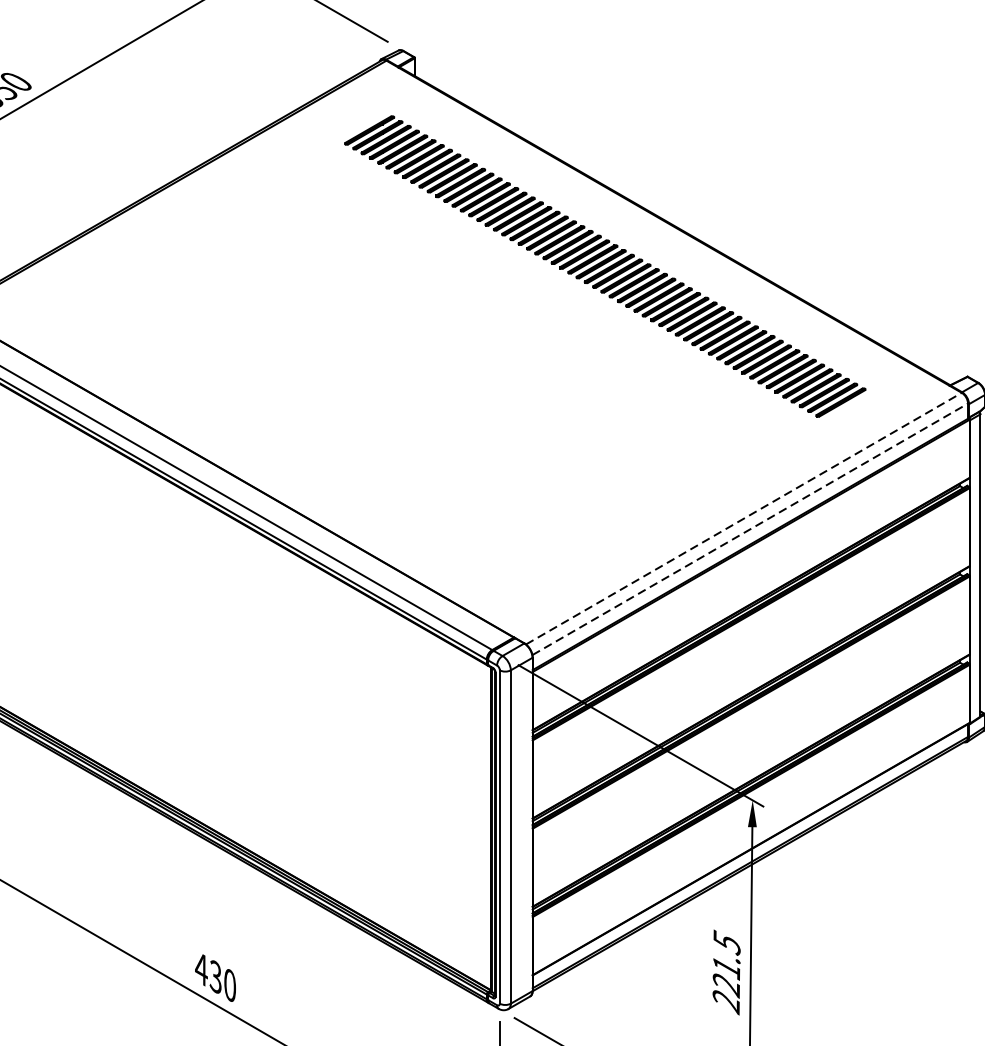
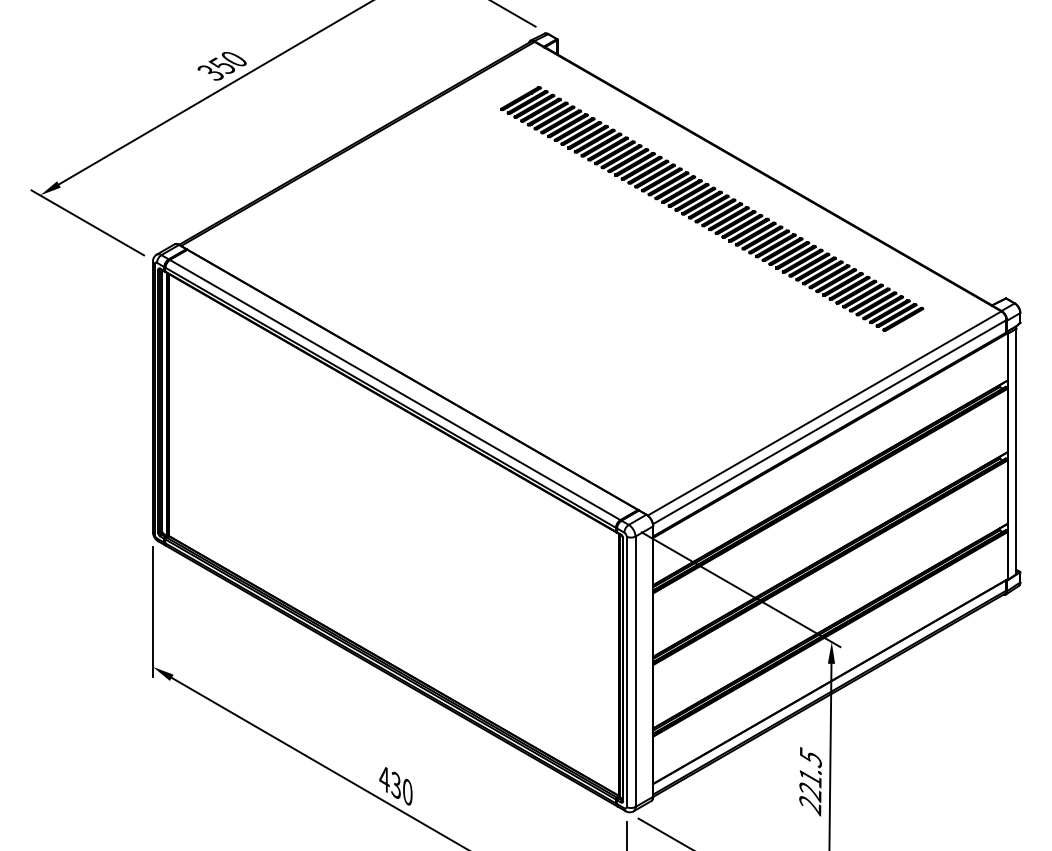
line: (745, 518) -> (825, 413), dashed -> solid
line: (751, 528) -> (830, 421), dashed -> solid

